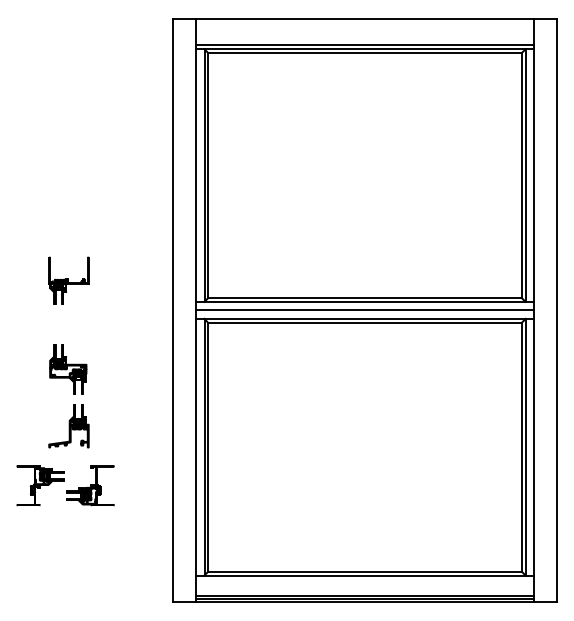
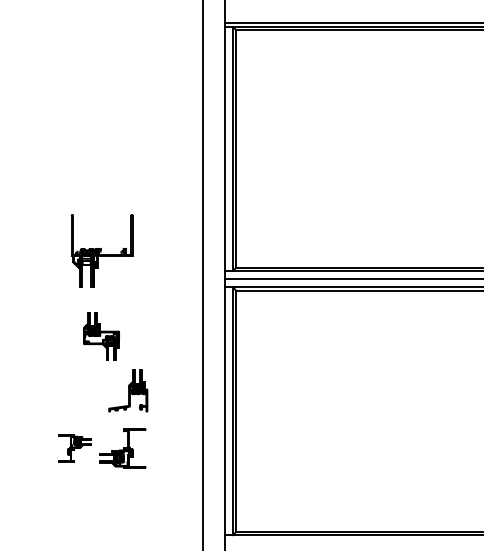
part: (68, 280) -> (101, 250), size x1.6
part: (68, 426) -> (127, 391), moved
part: (40, 485) -> (74, 448), size x0.7

